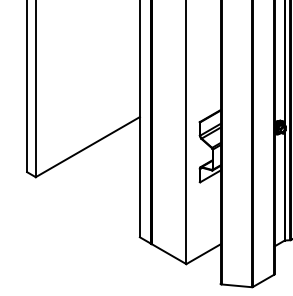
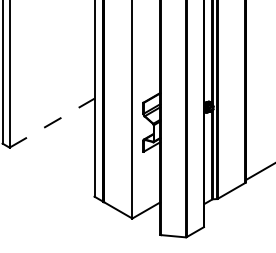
line: (88, 146) -> (52, 122), solid -> dashed

